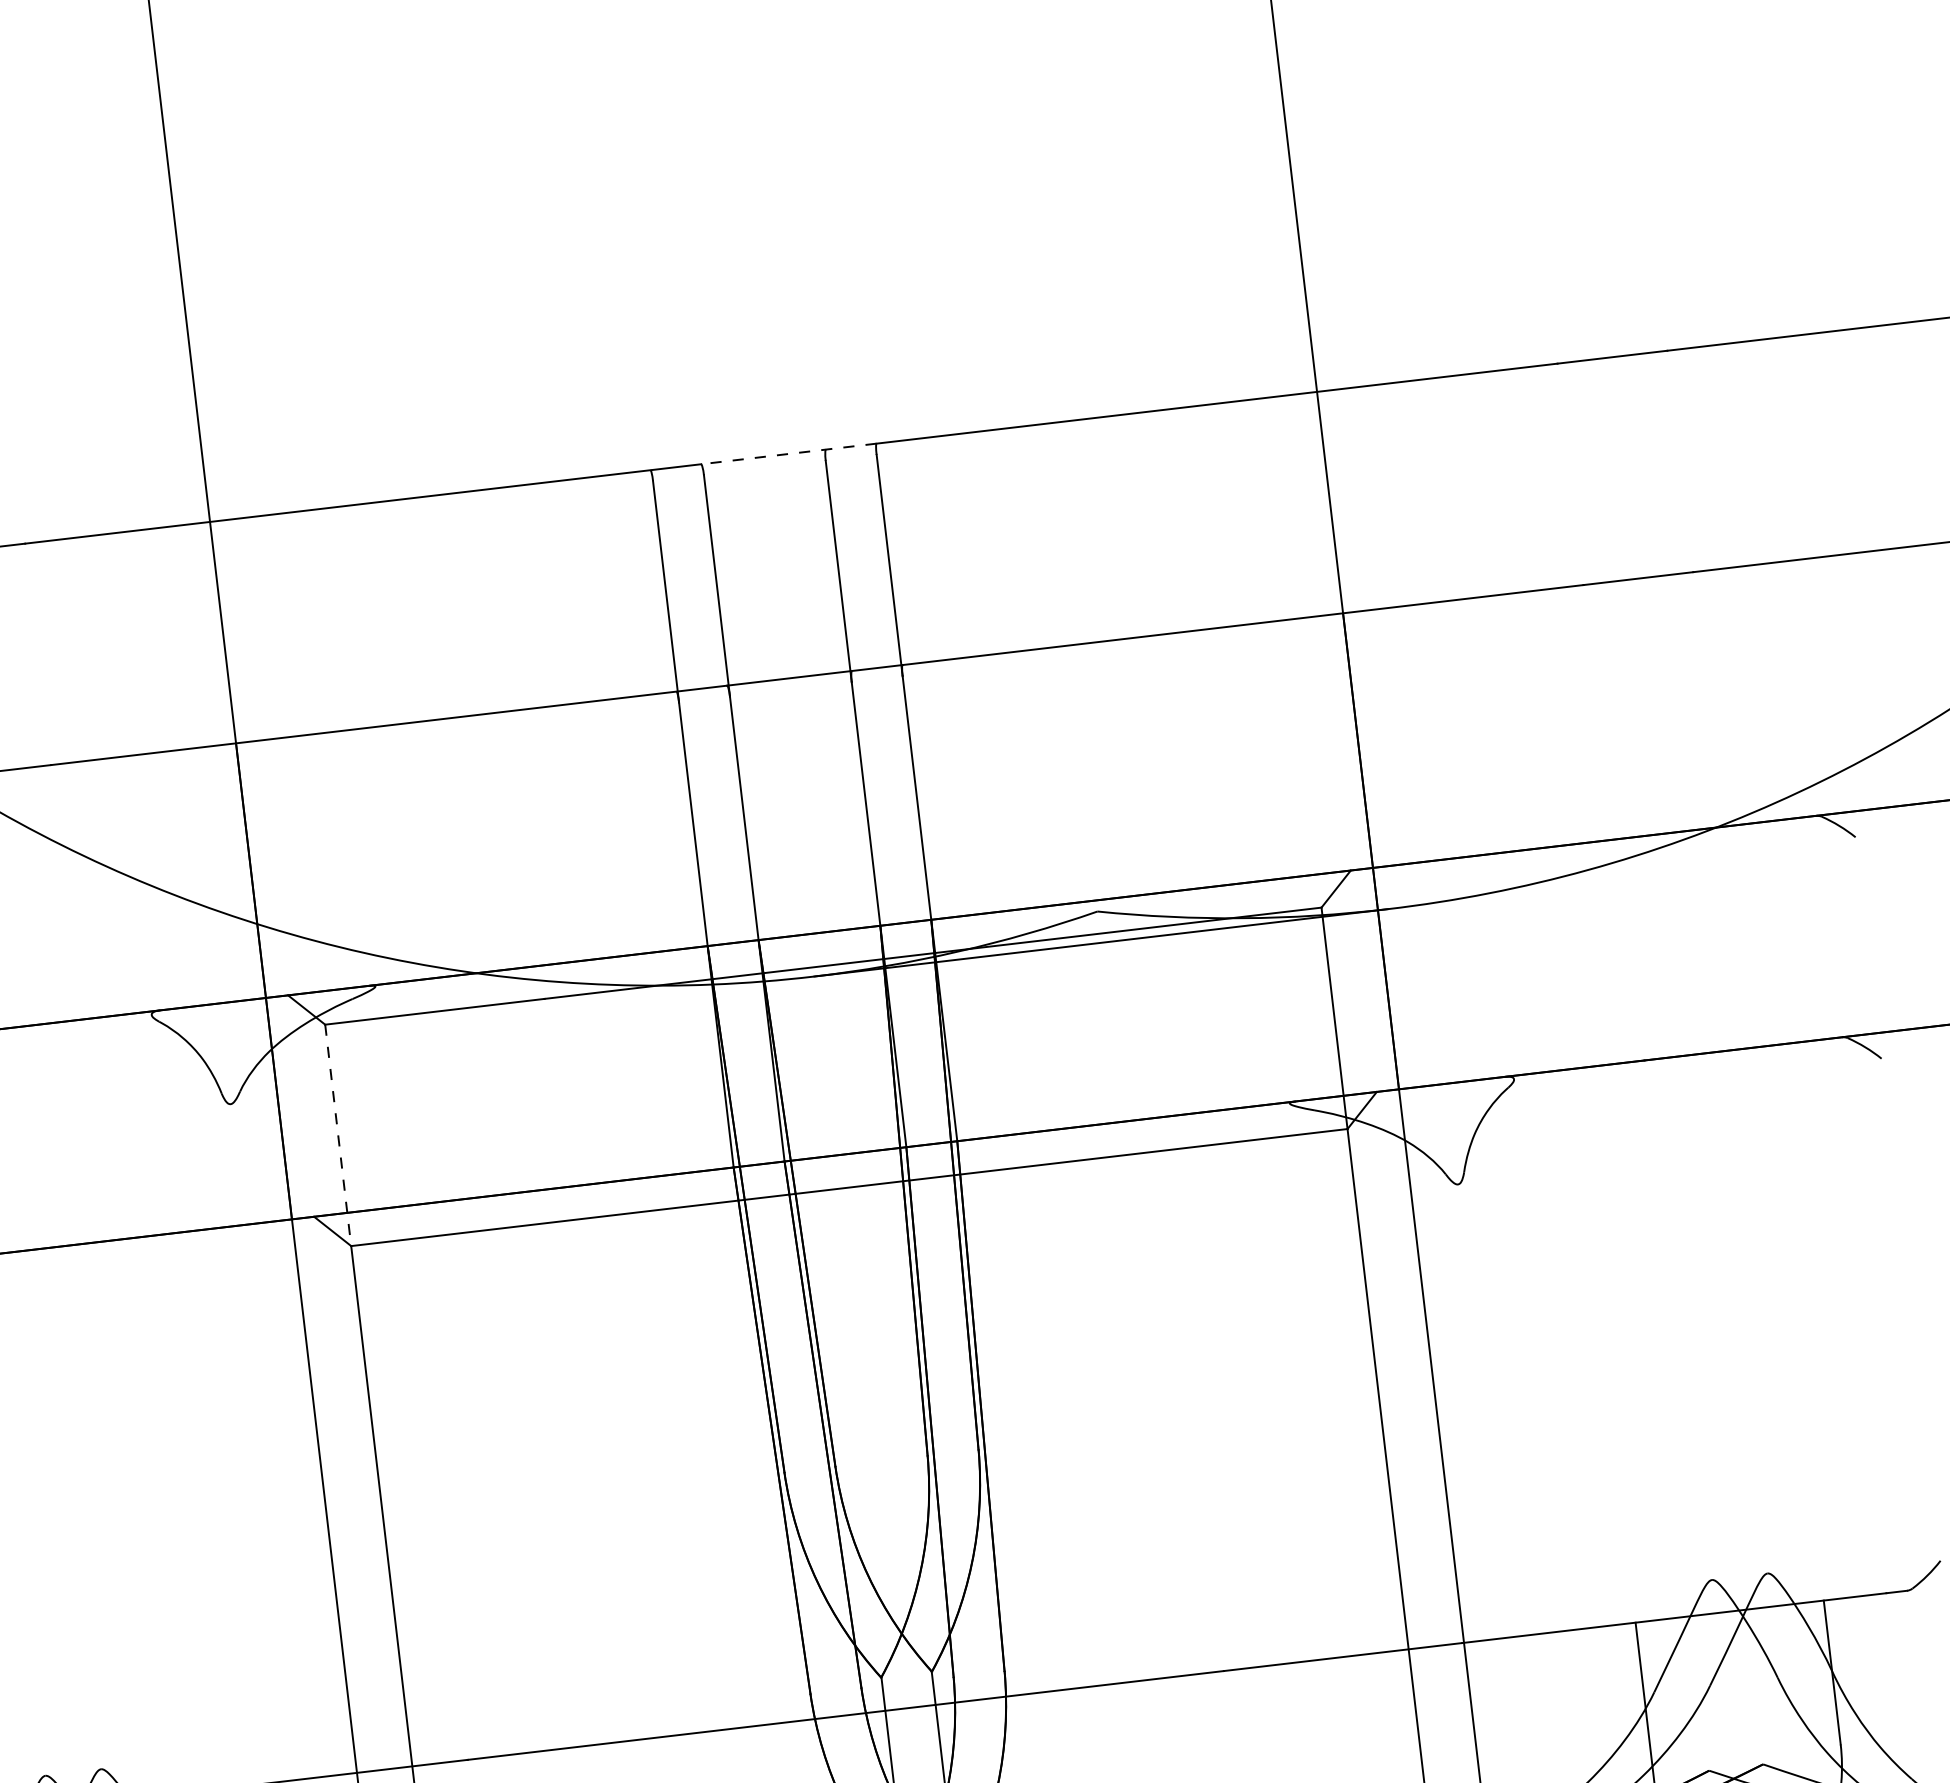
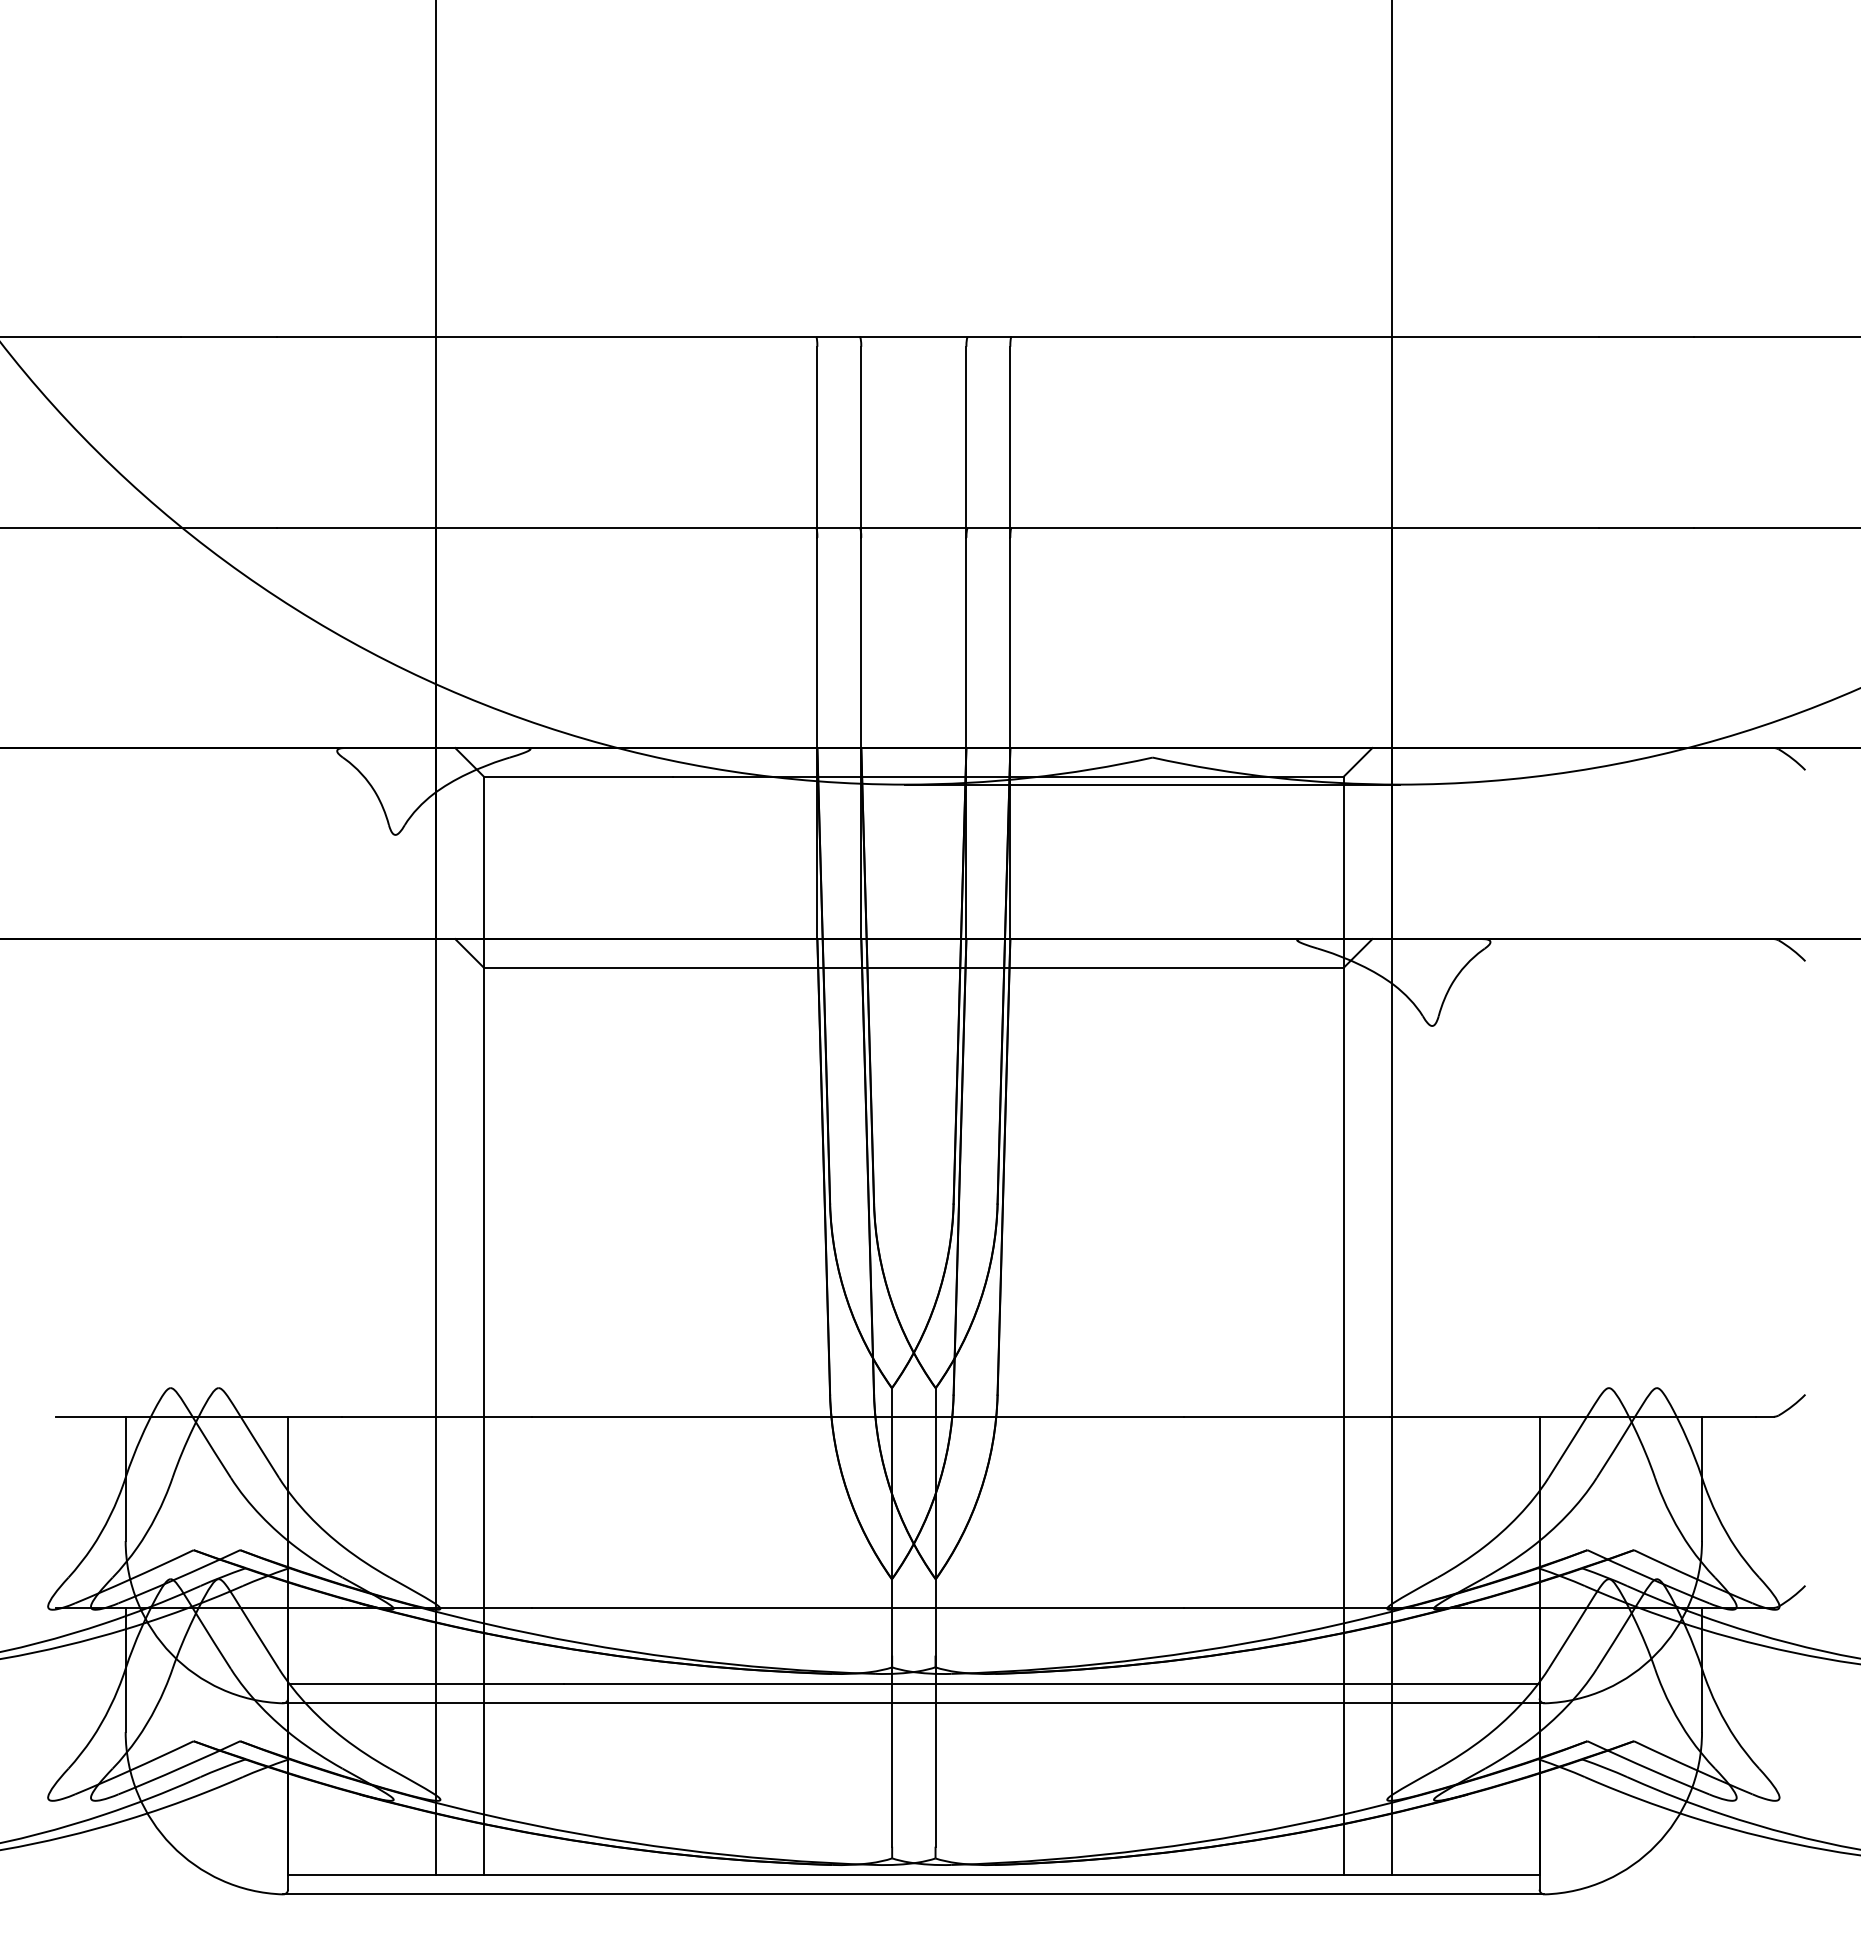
line: (788, 454) -> (935, 337), dashed -> solid
line: (337, 1135) -> (483, 872), dashed -> solid

